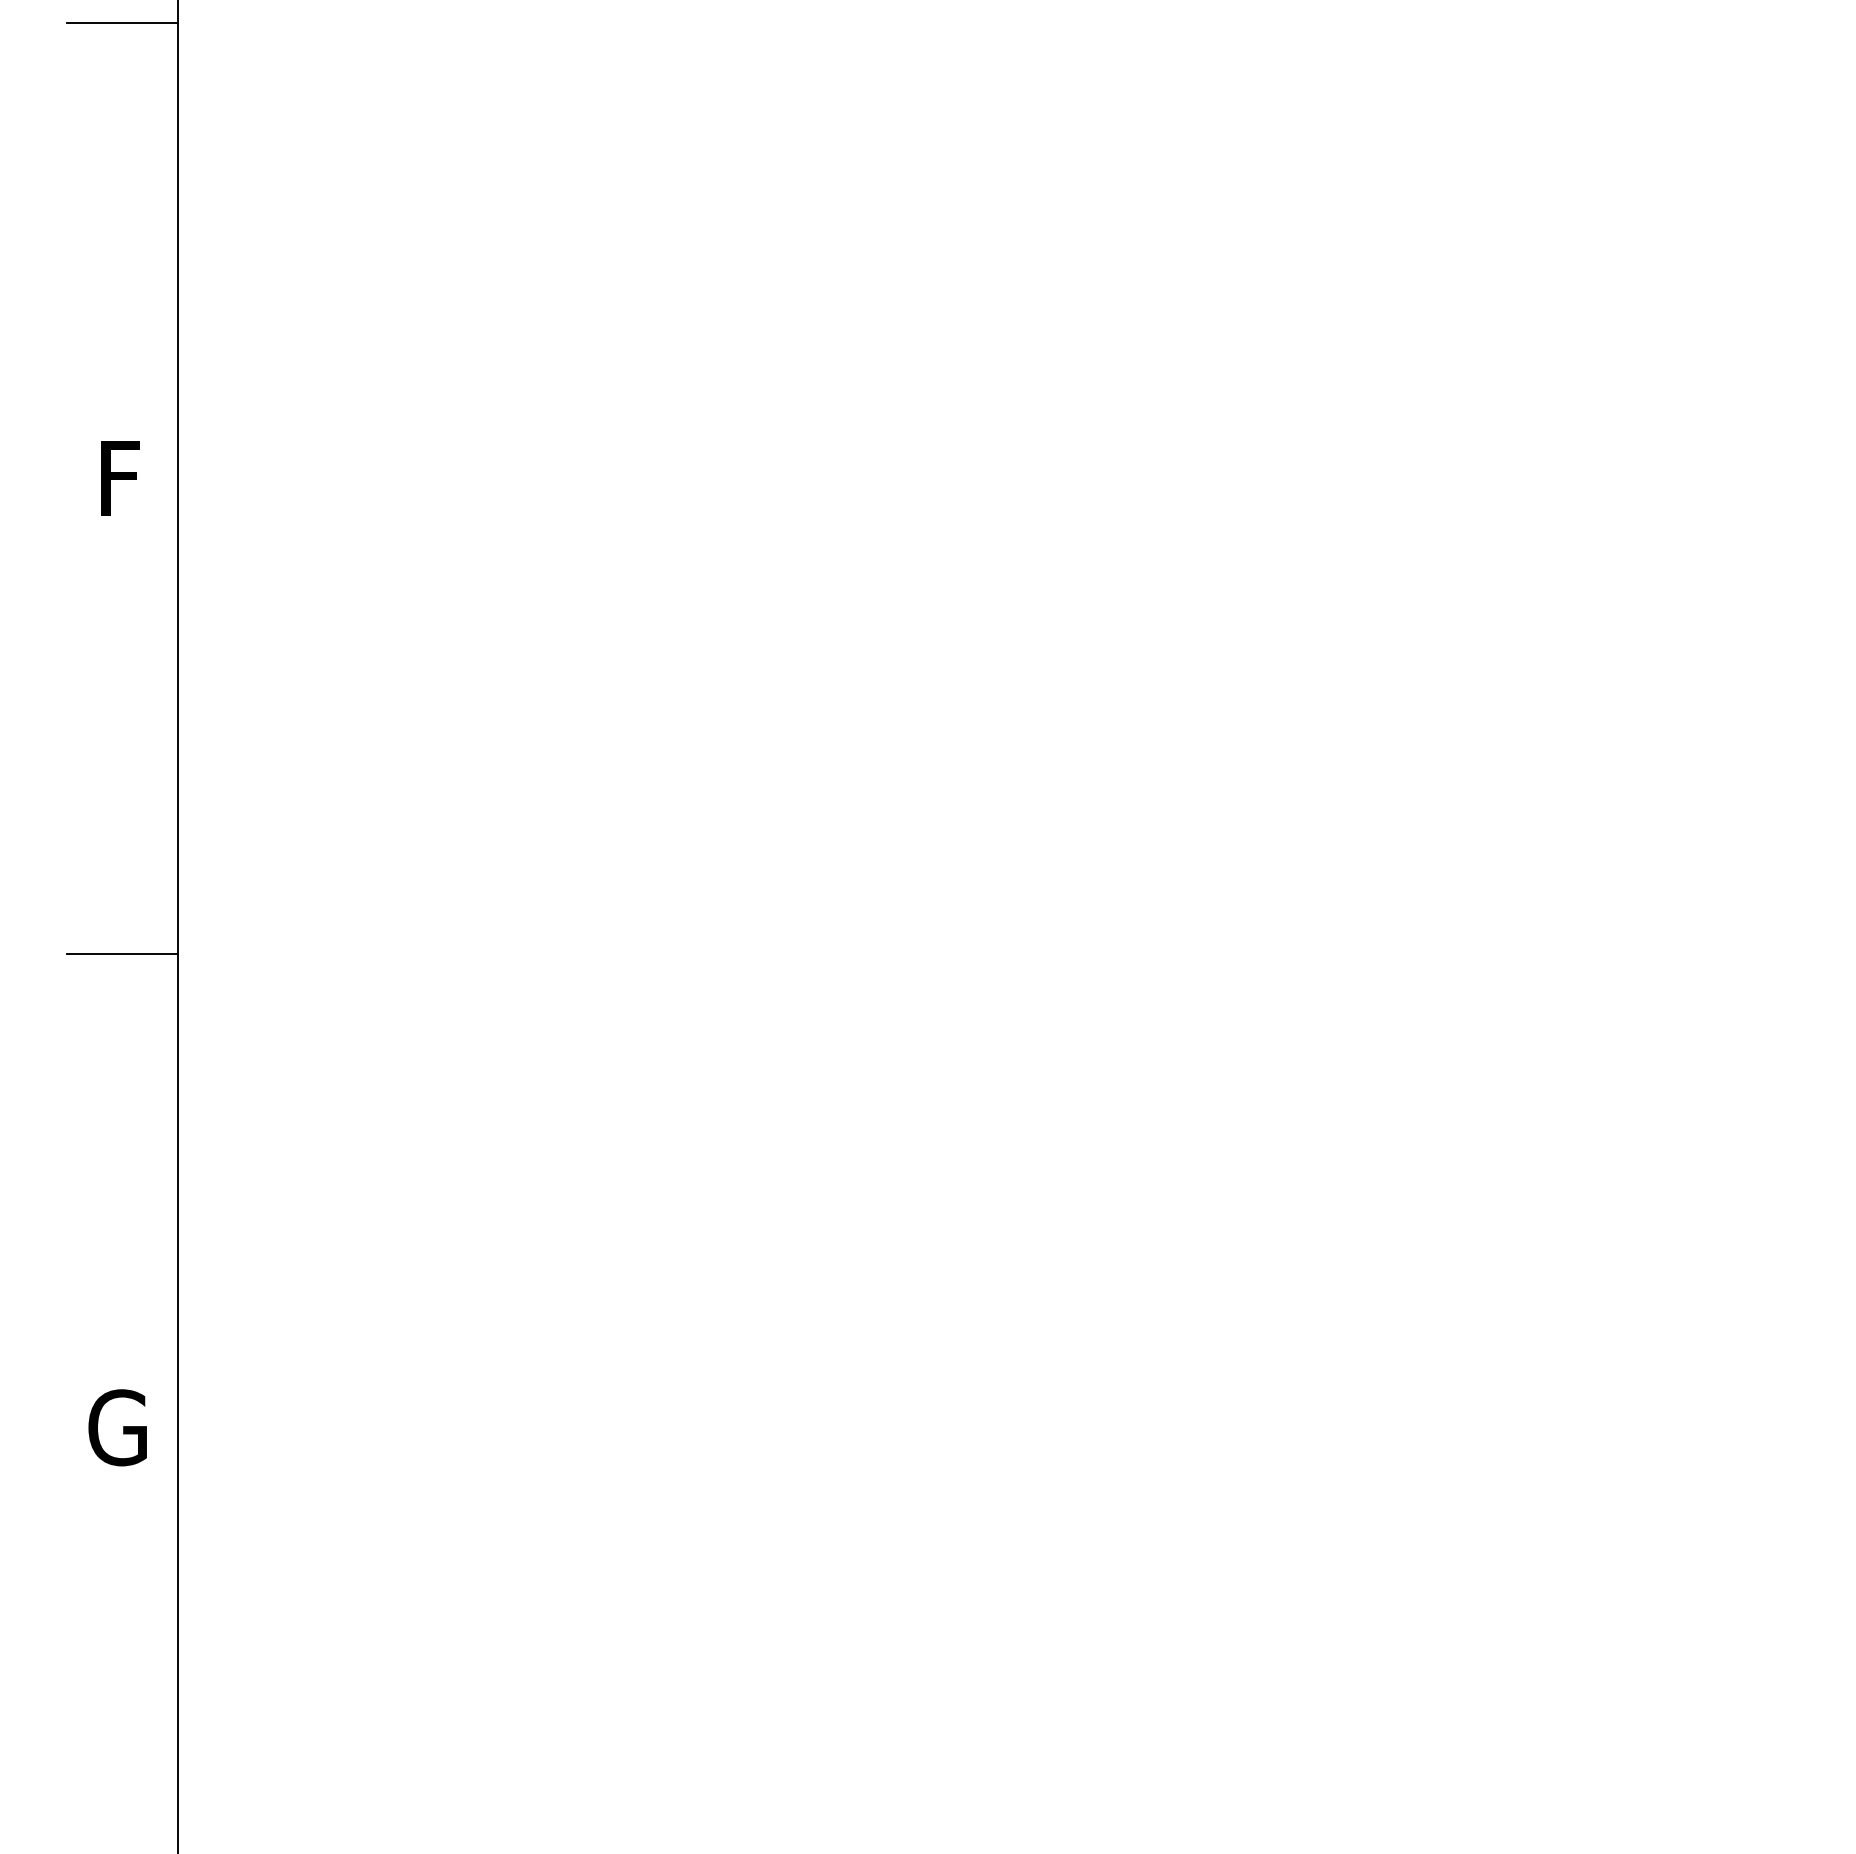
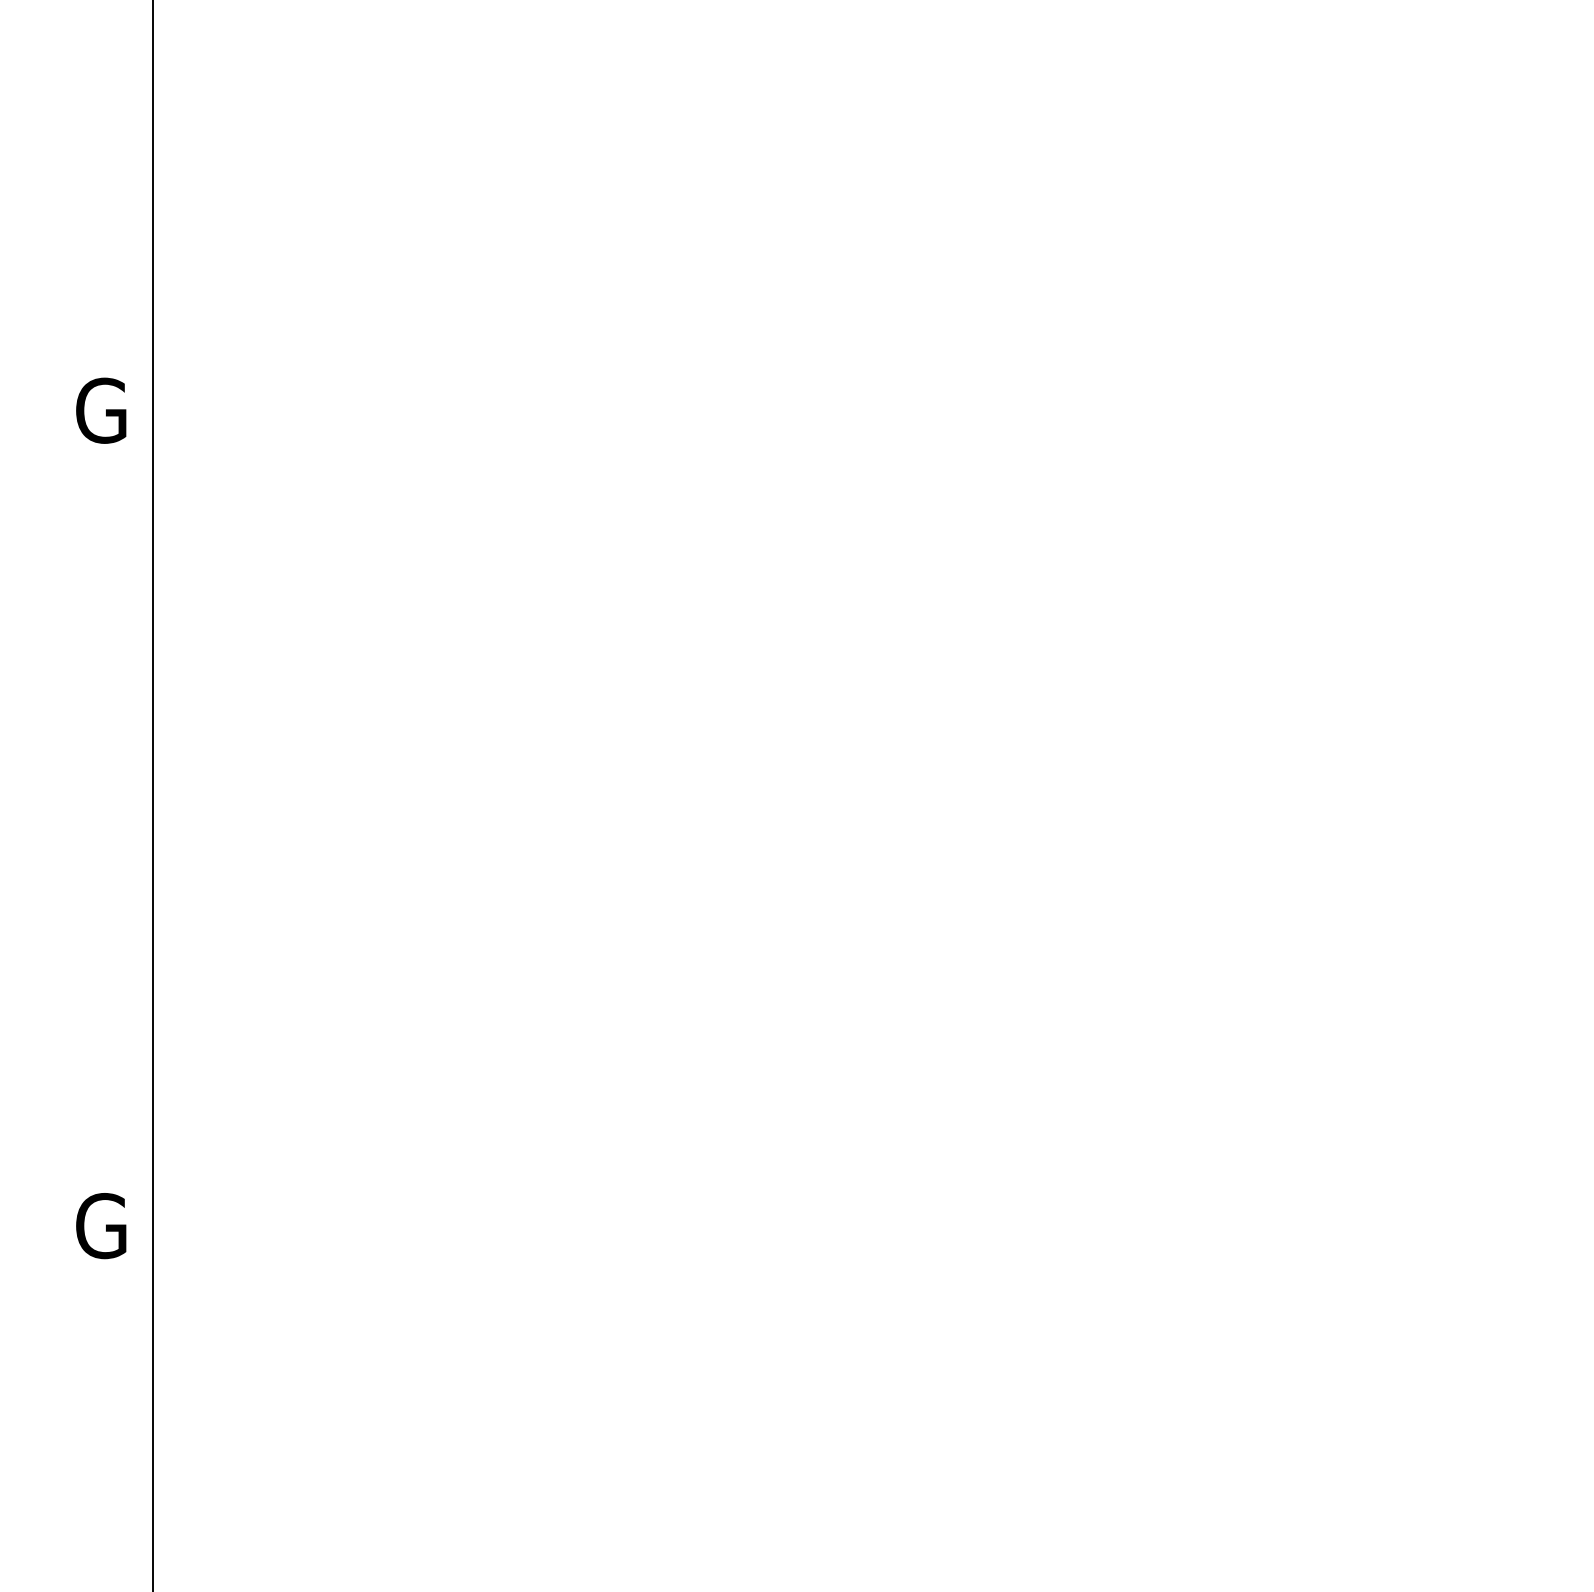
line: (122, 22) -> (105, 19), removed
text: (117, 477) -> (101, 410), F -> G
line: (122, 953) -> (105, 818), removed

